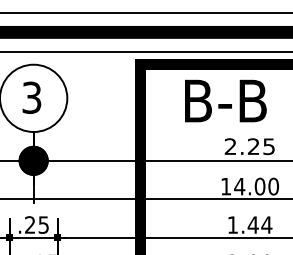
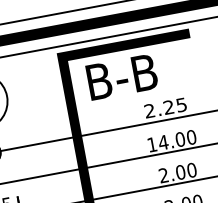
text: (225, 100) -> (121, 76), moved
text: (249, 224) -> (177, 172), 1.44 -> 2.00

